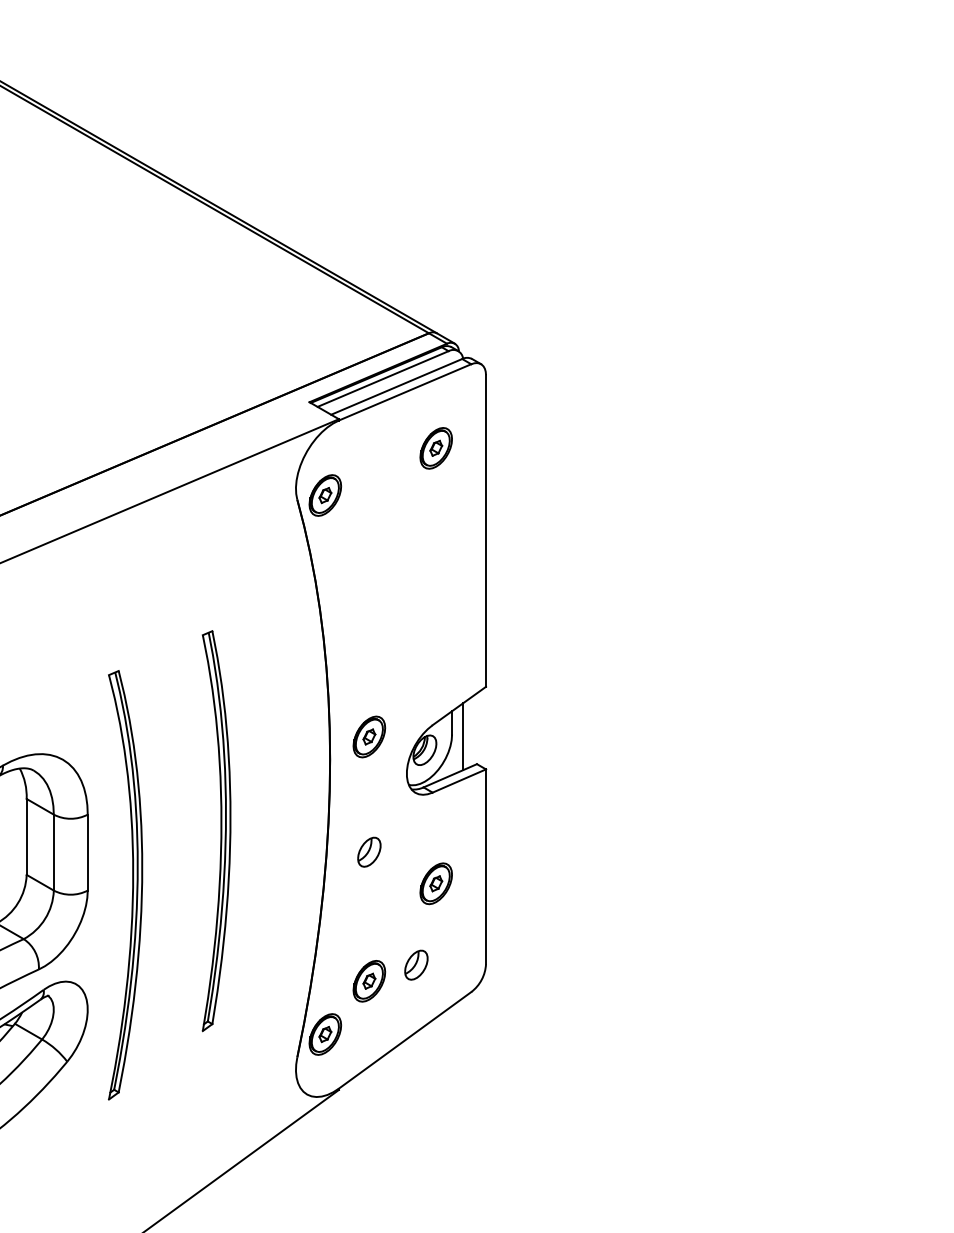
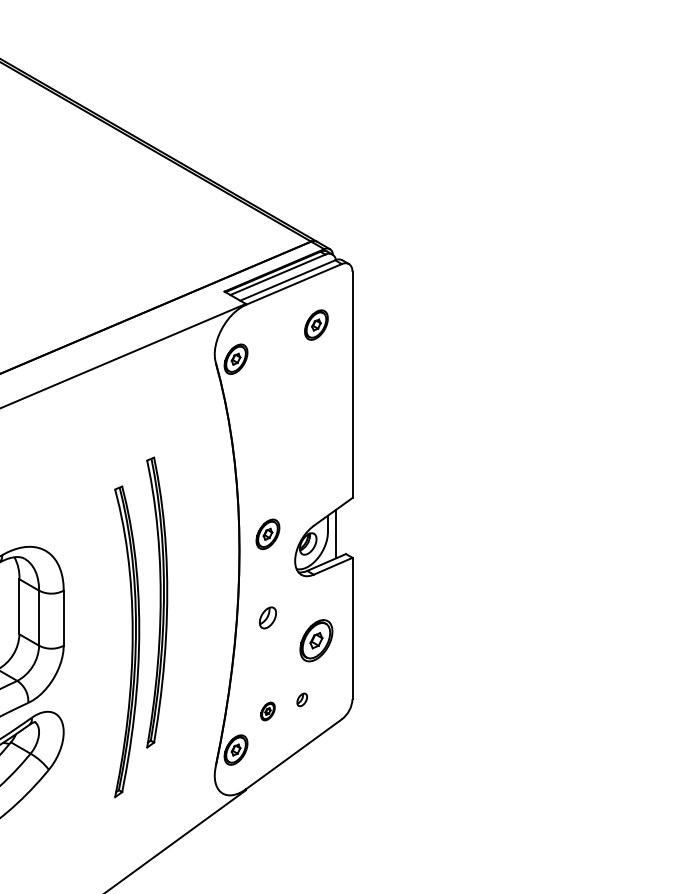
part: (436, 883) -> (316, 640), size x1.4
part: (126, 884) -> (127, 641), moved
part: (417, 964) -> (302, 699), size x0.6
part: (368, 981) -> (267, 711), size x0.6

